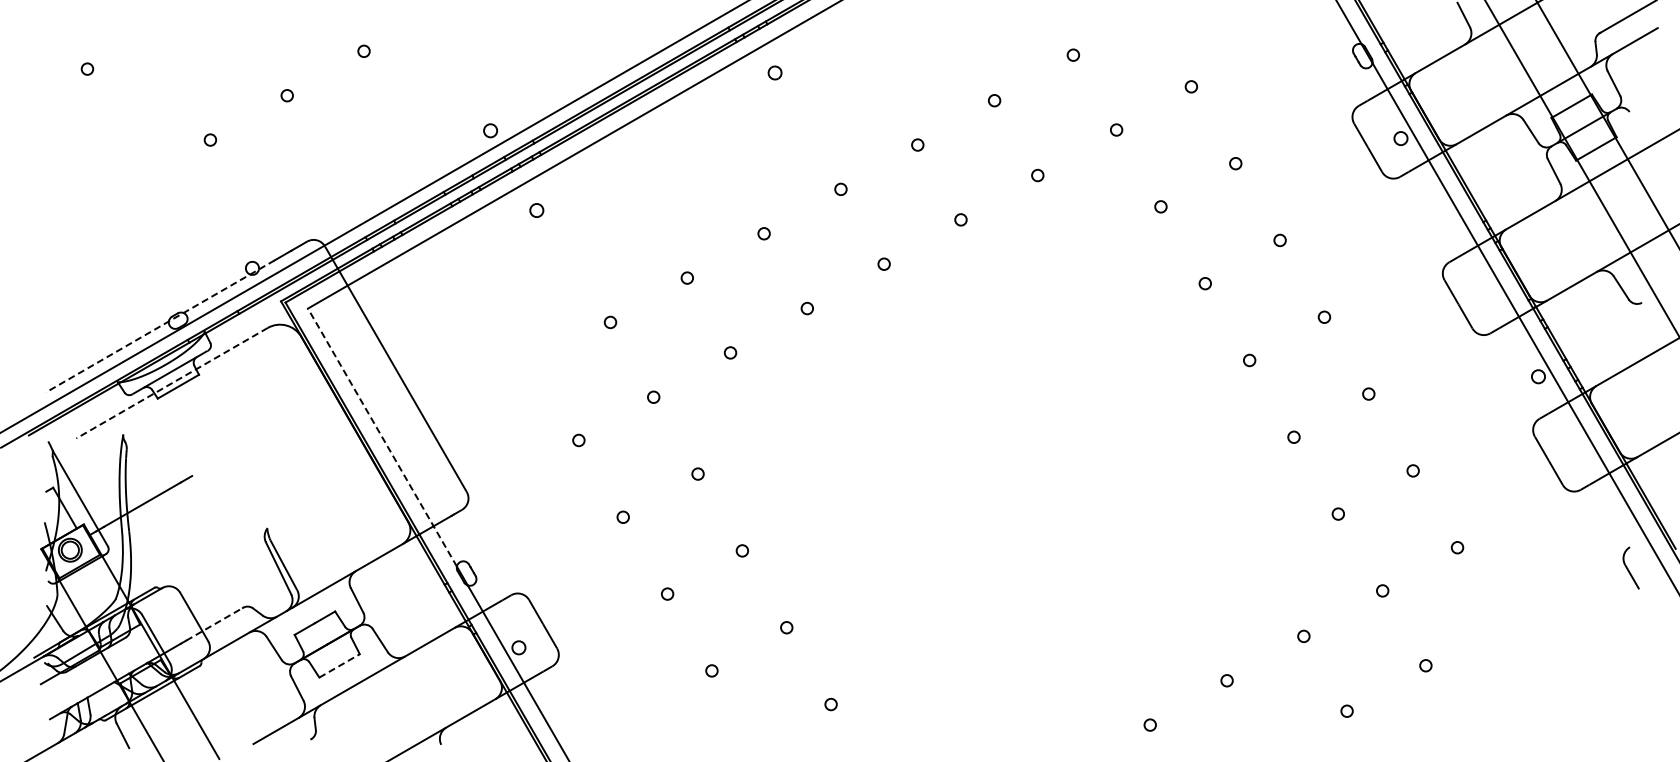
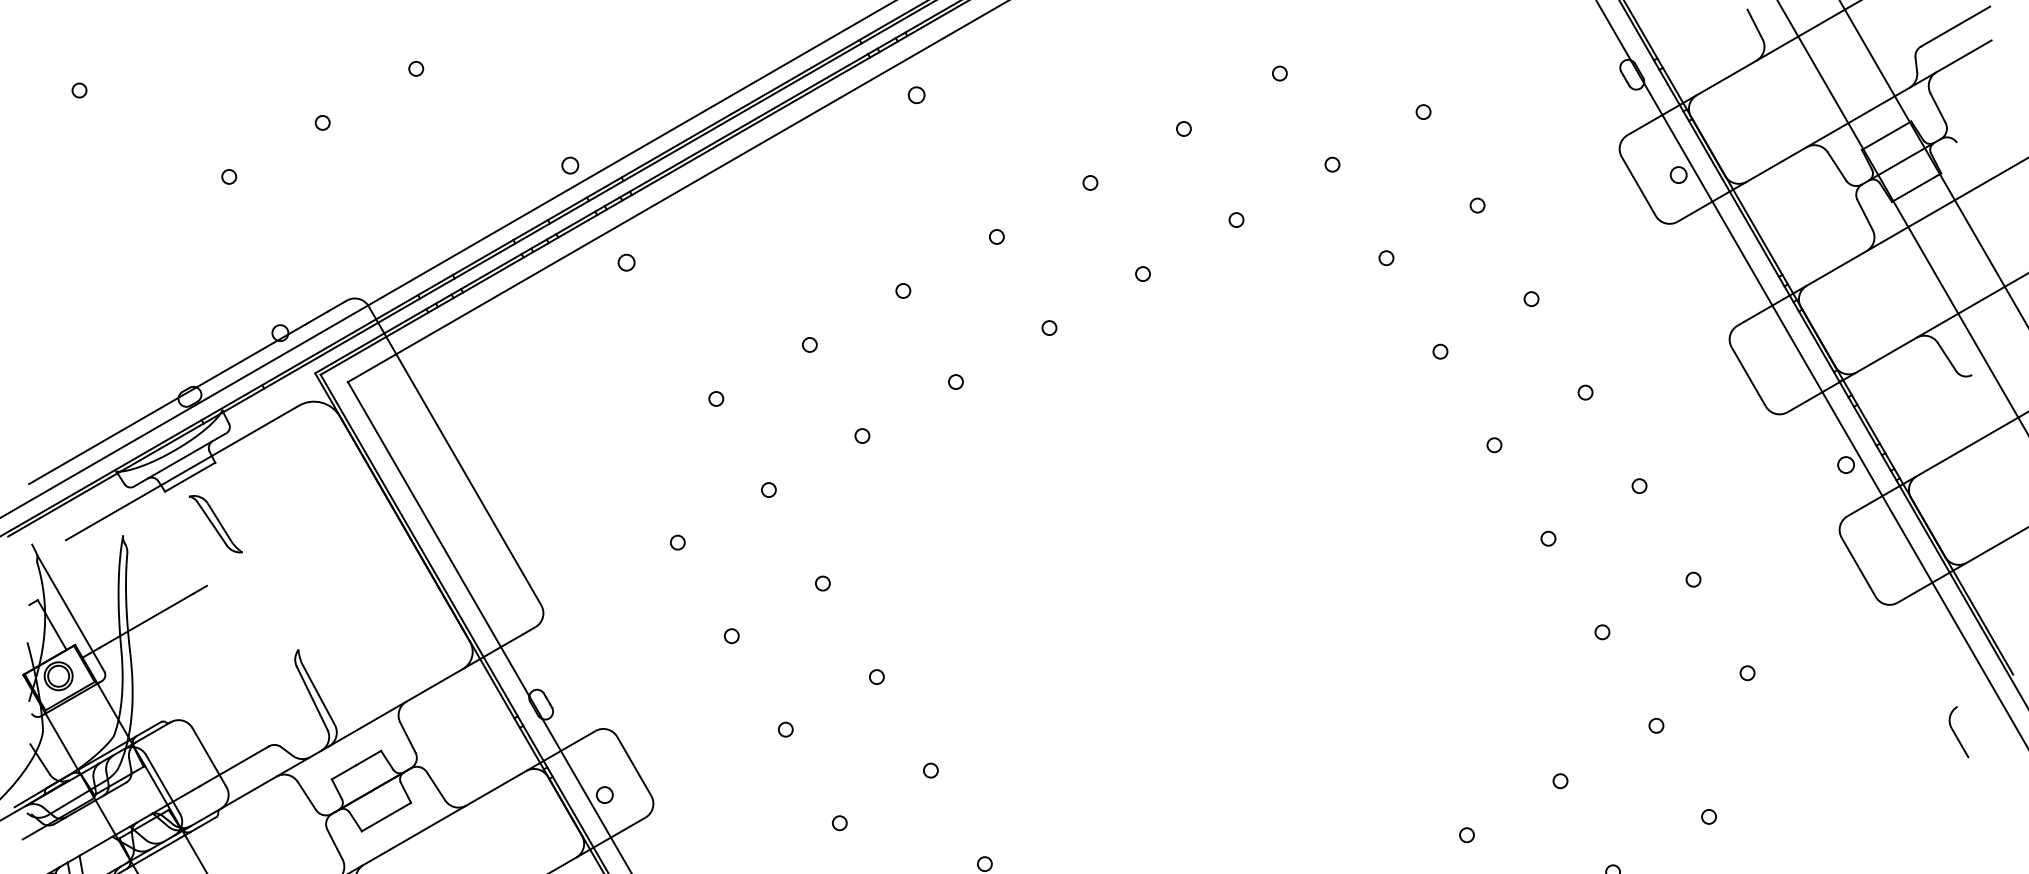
line: (159, 326) -> (167, 403), dashed -> solid
line: (172, 383) -> (183, 473), dashed -> solid
part: (199, 425) -> (215, 524), added
line: (382, 437) -> (438, 539), dashed -> solid
part: (1630, 567) -> (1958, 731), moved
line: (214, 624) -> (234, 766), dashed -> solid
line: (340, 665) -> (387, 816), dashed -> solid

